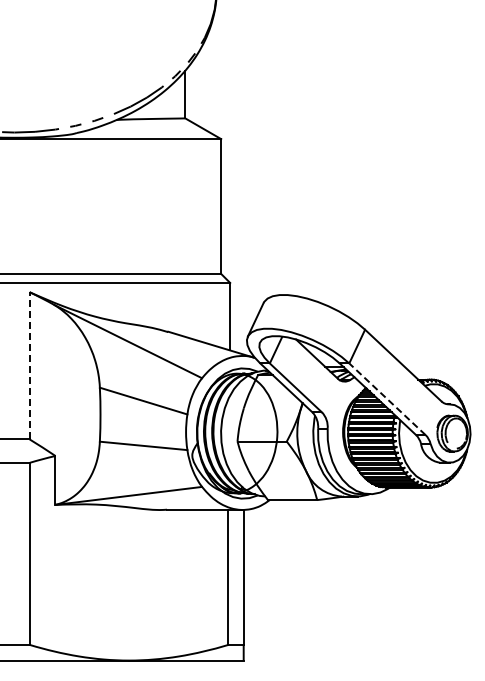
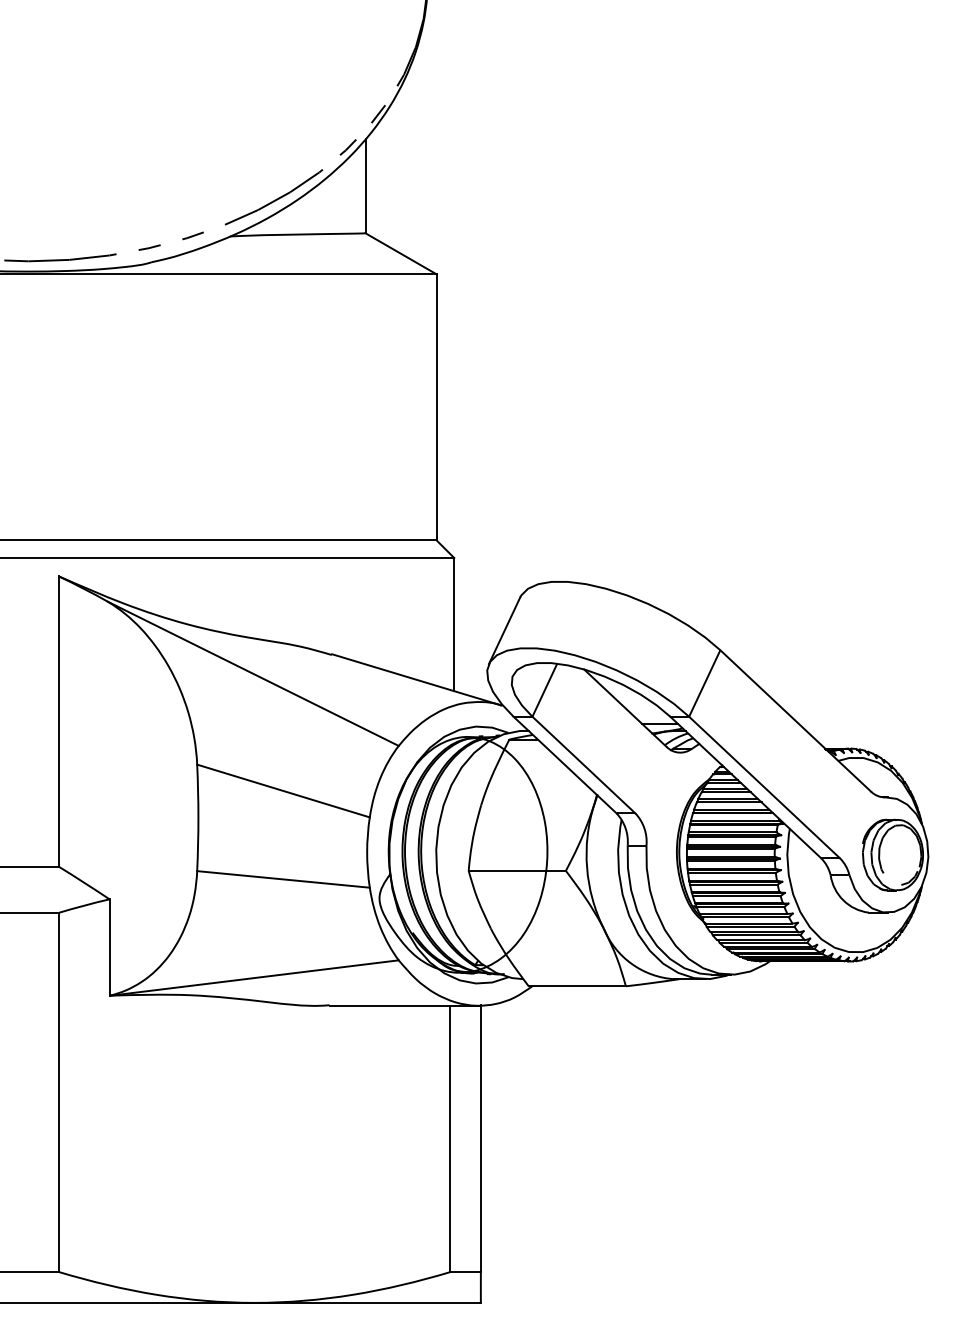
line: (29, 365) -> (58, 720), dashed -> solid
line: (387, 398) -> (764, 785), dashed -> solid

